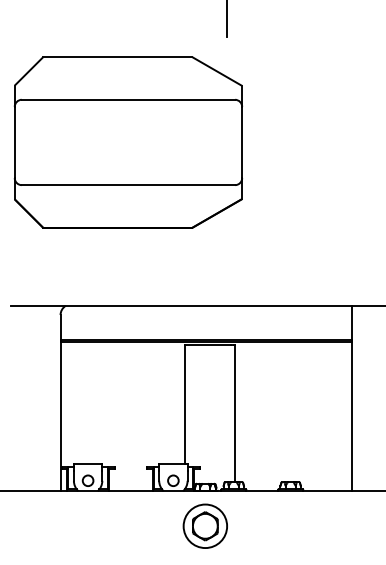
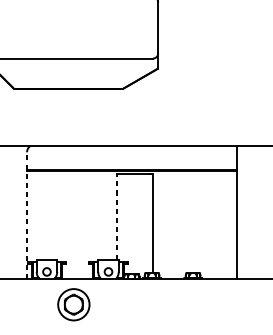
line: (60, 402) -> (27, 215), solid -> dashed
line: (184, 404) -> (116, 216), solid -> dashed
part: (204, 525) -> (73, 304), moved

